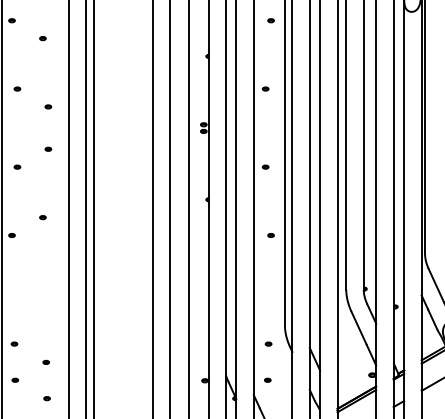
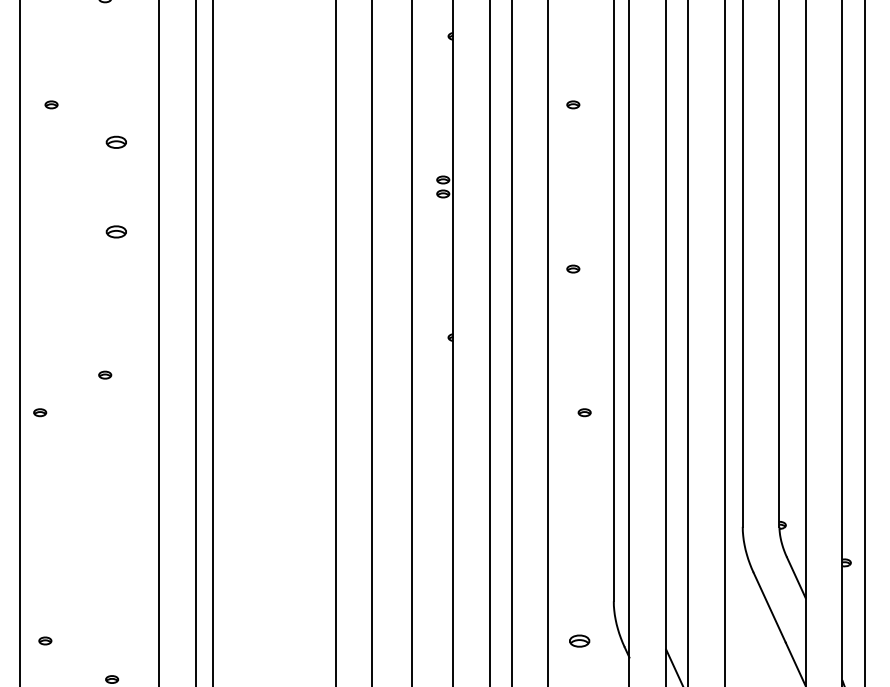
part: (48, 106) -> (116, 141), size x1.6
part: (48, 148) -> (116, 229), size x1.6
part: (17, 166) -> (51, 267), removed
part: (268, 343) -> (579, 639), size x1.6

